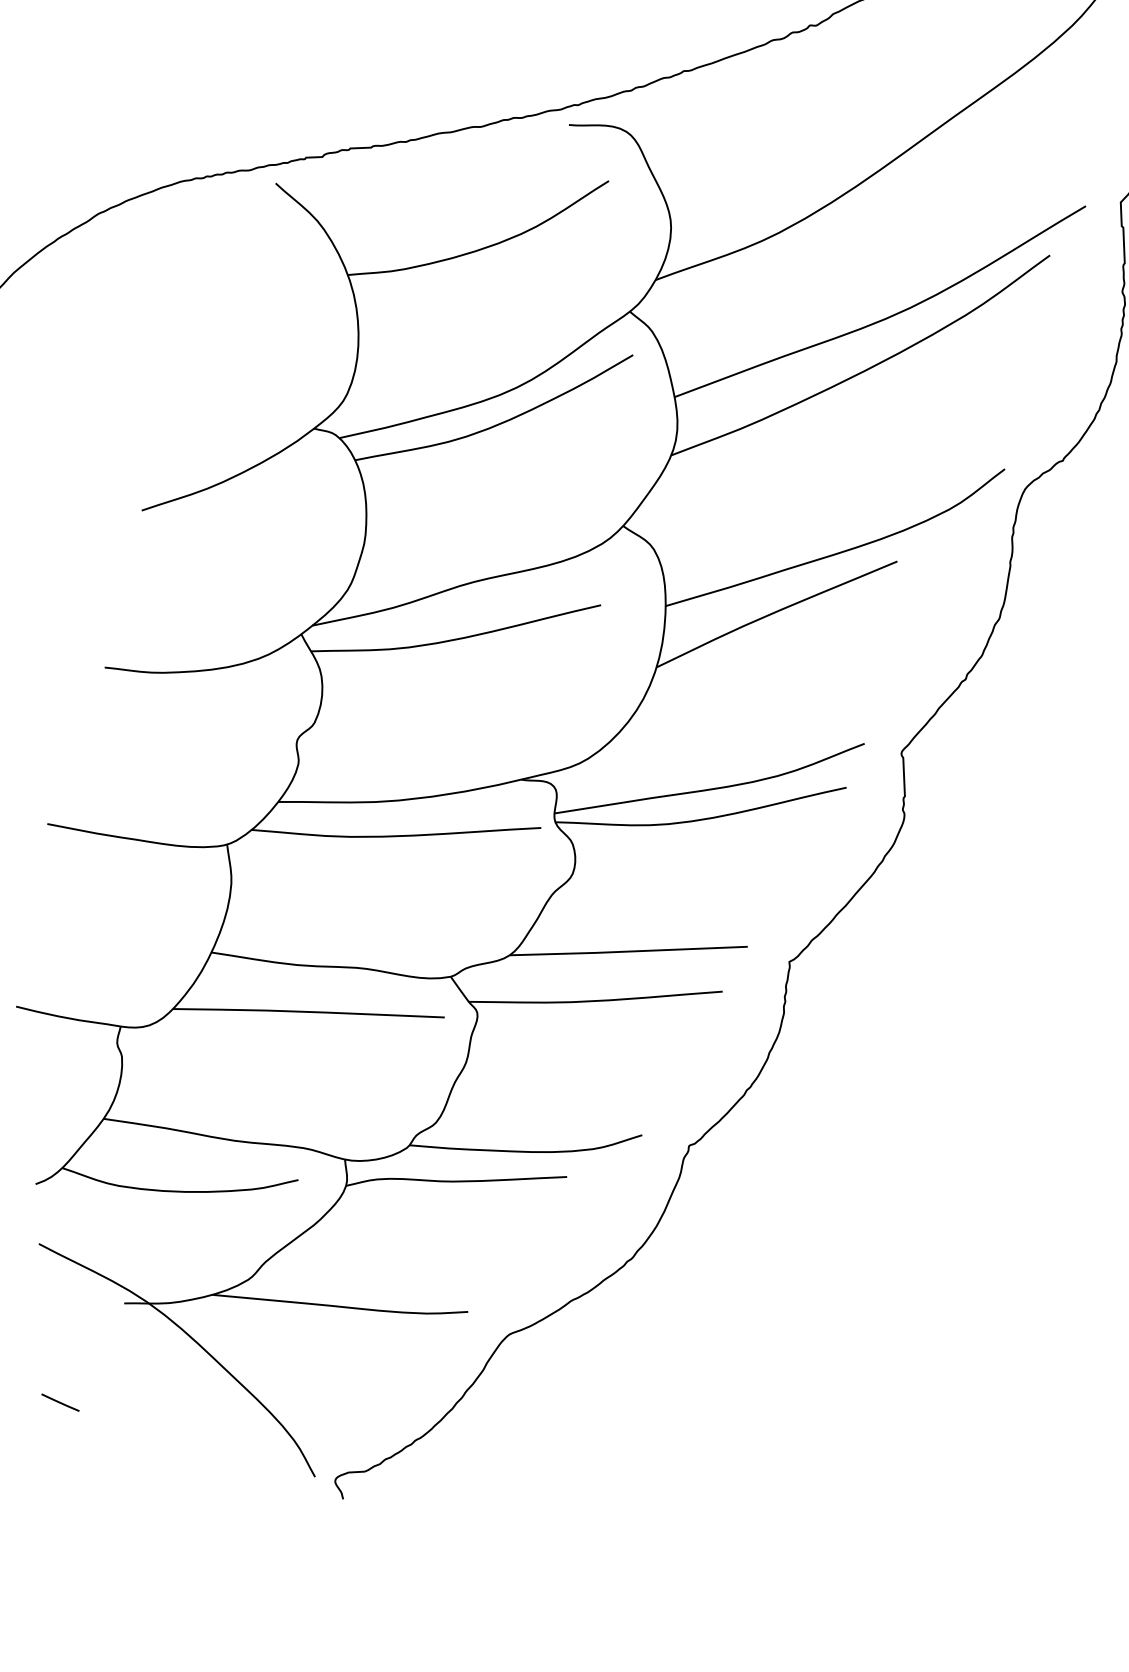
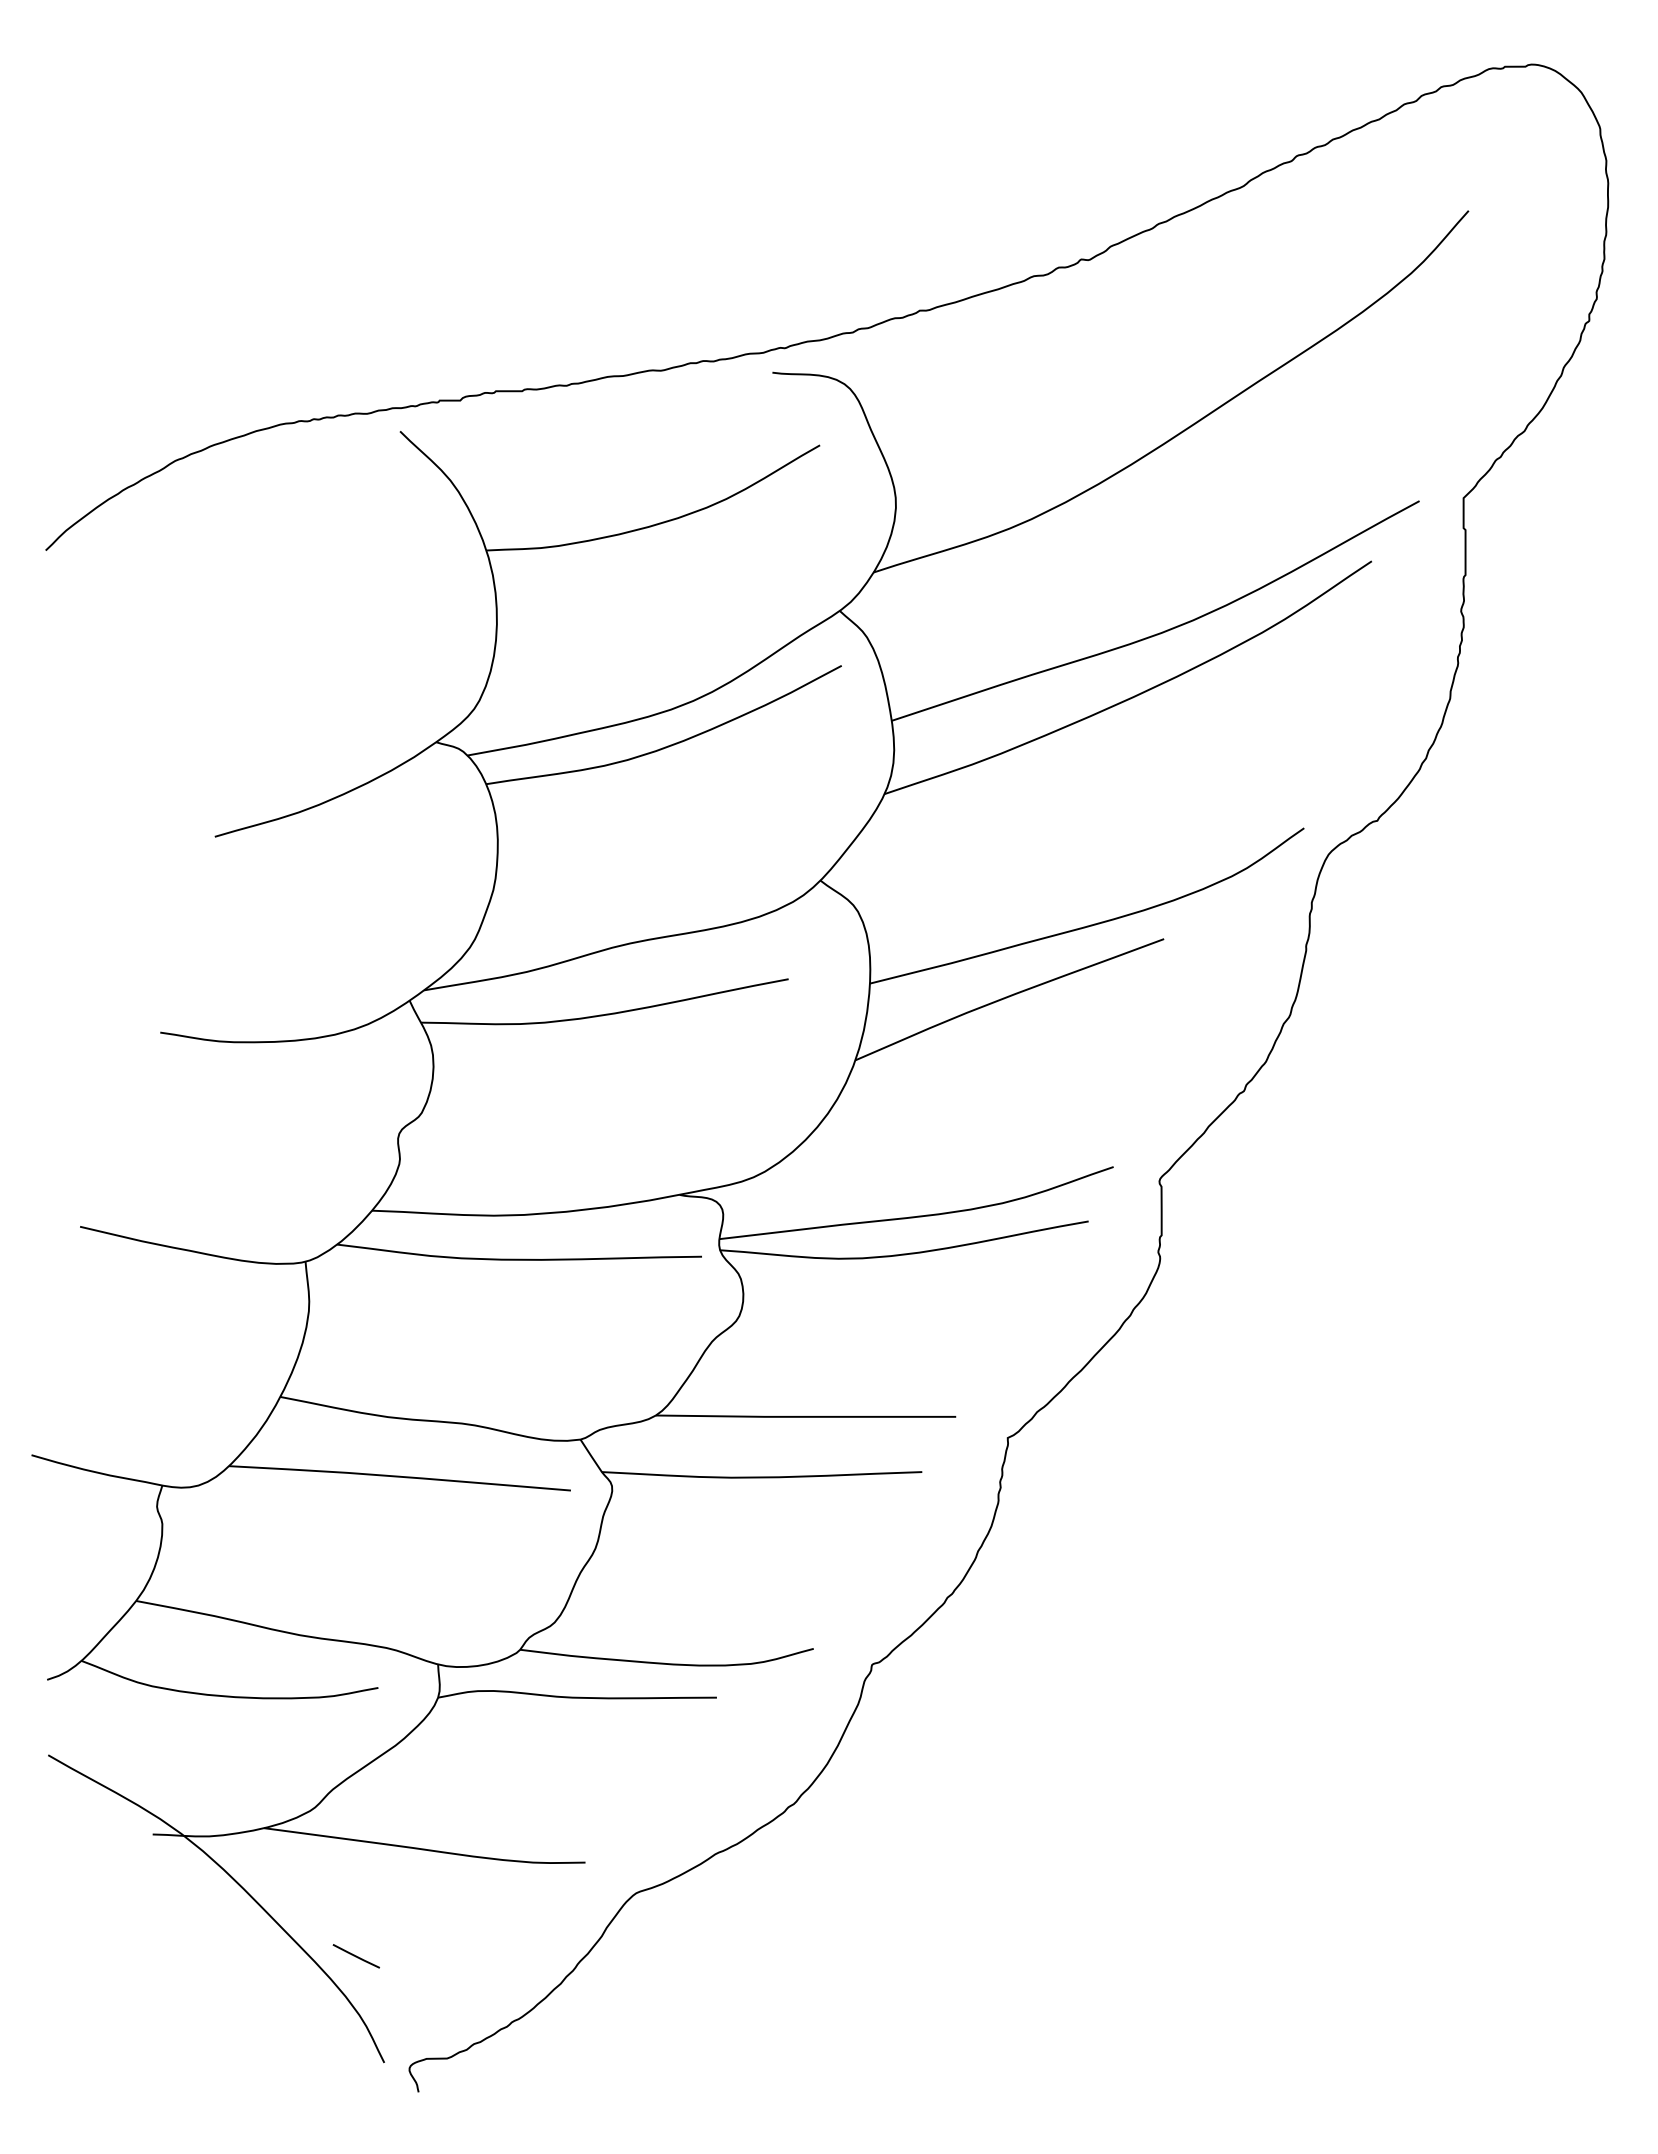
line: (59, 1402) -> (355, 1956), moved

